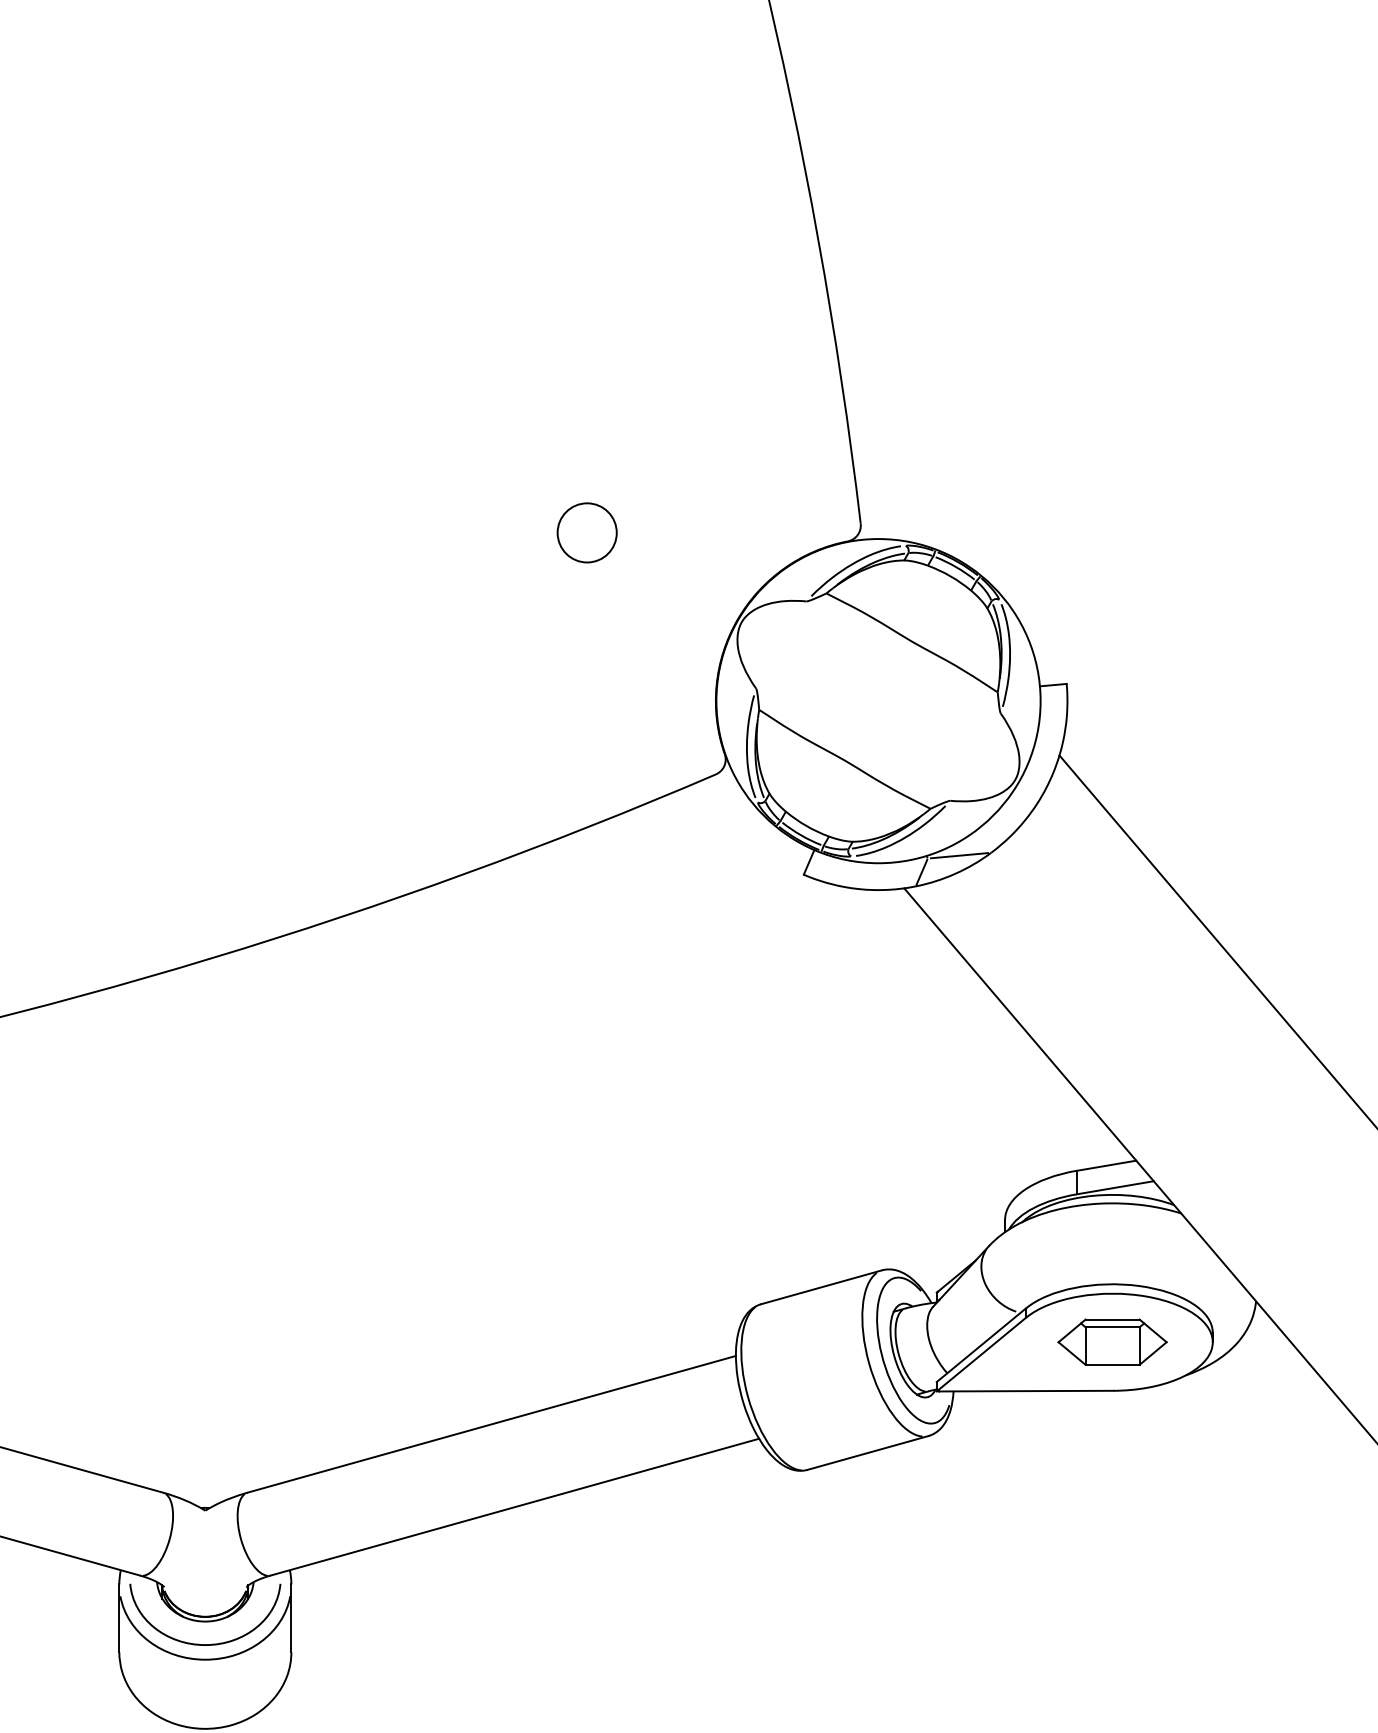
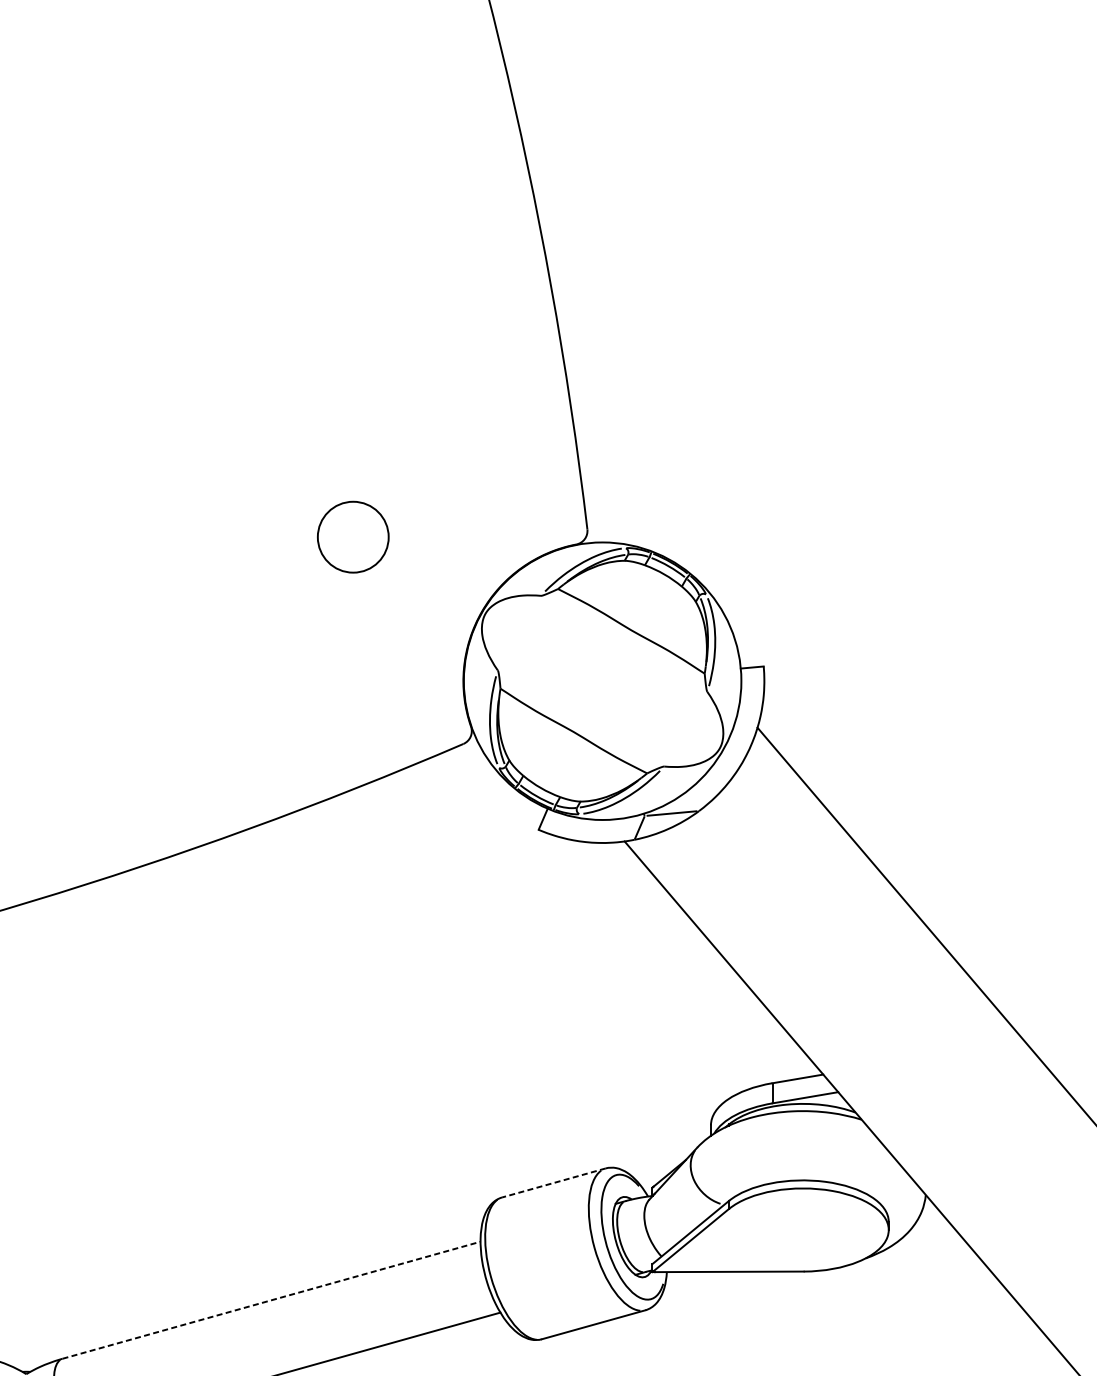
circle: (586, 532) -> (352, 536), size x1.4
line: (821, 1287) -> (553, 1183), solid -> dashed
part: (1112, 1341) -> (802, 1229), removed
line: (491, 1424) -> (271, 1300), solid -> dashed

